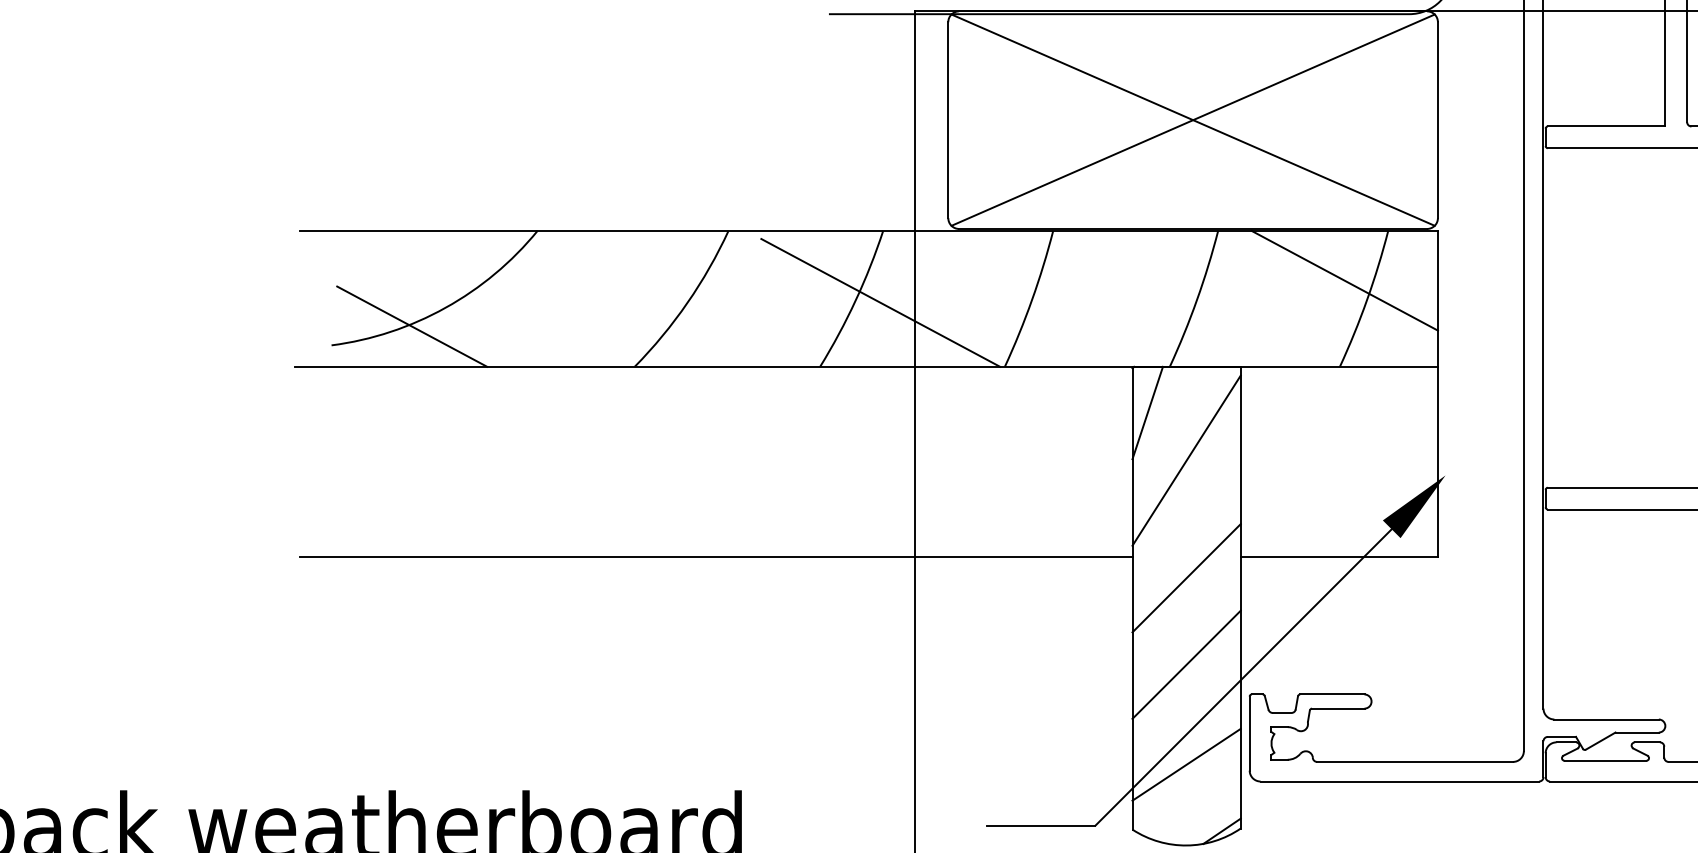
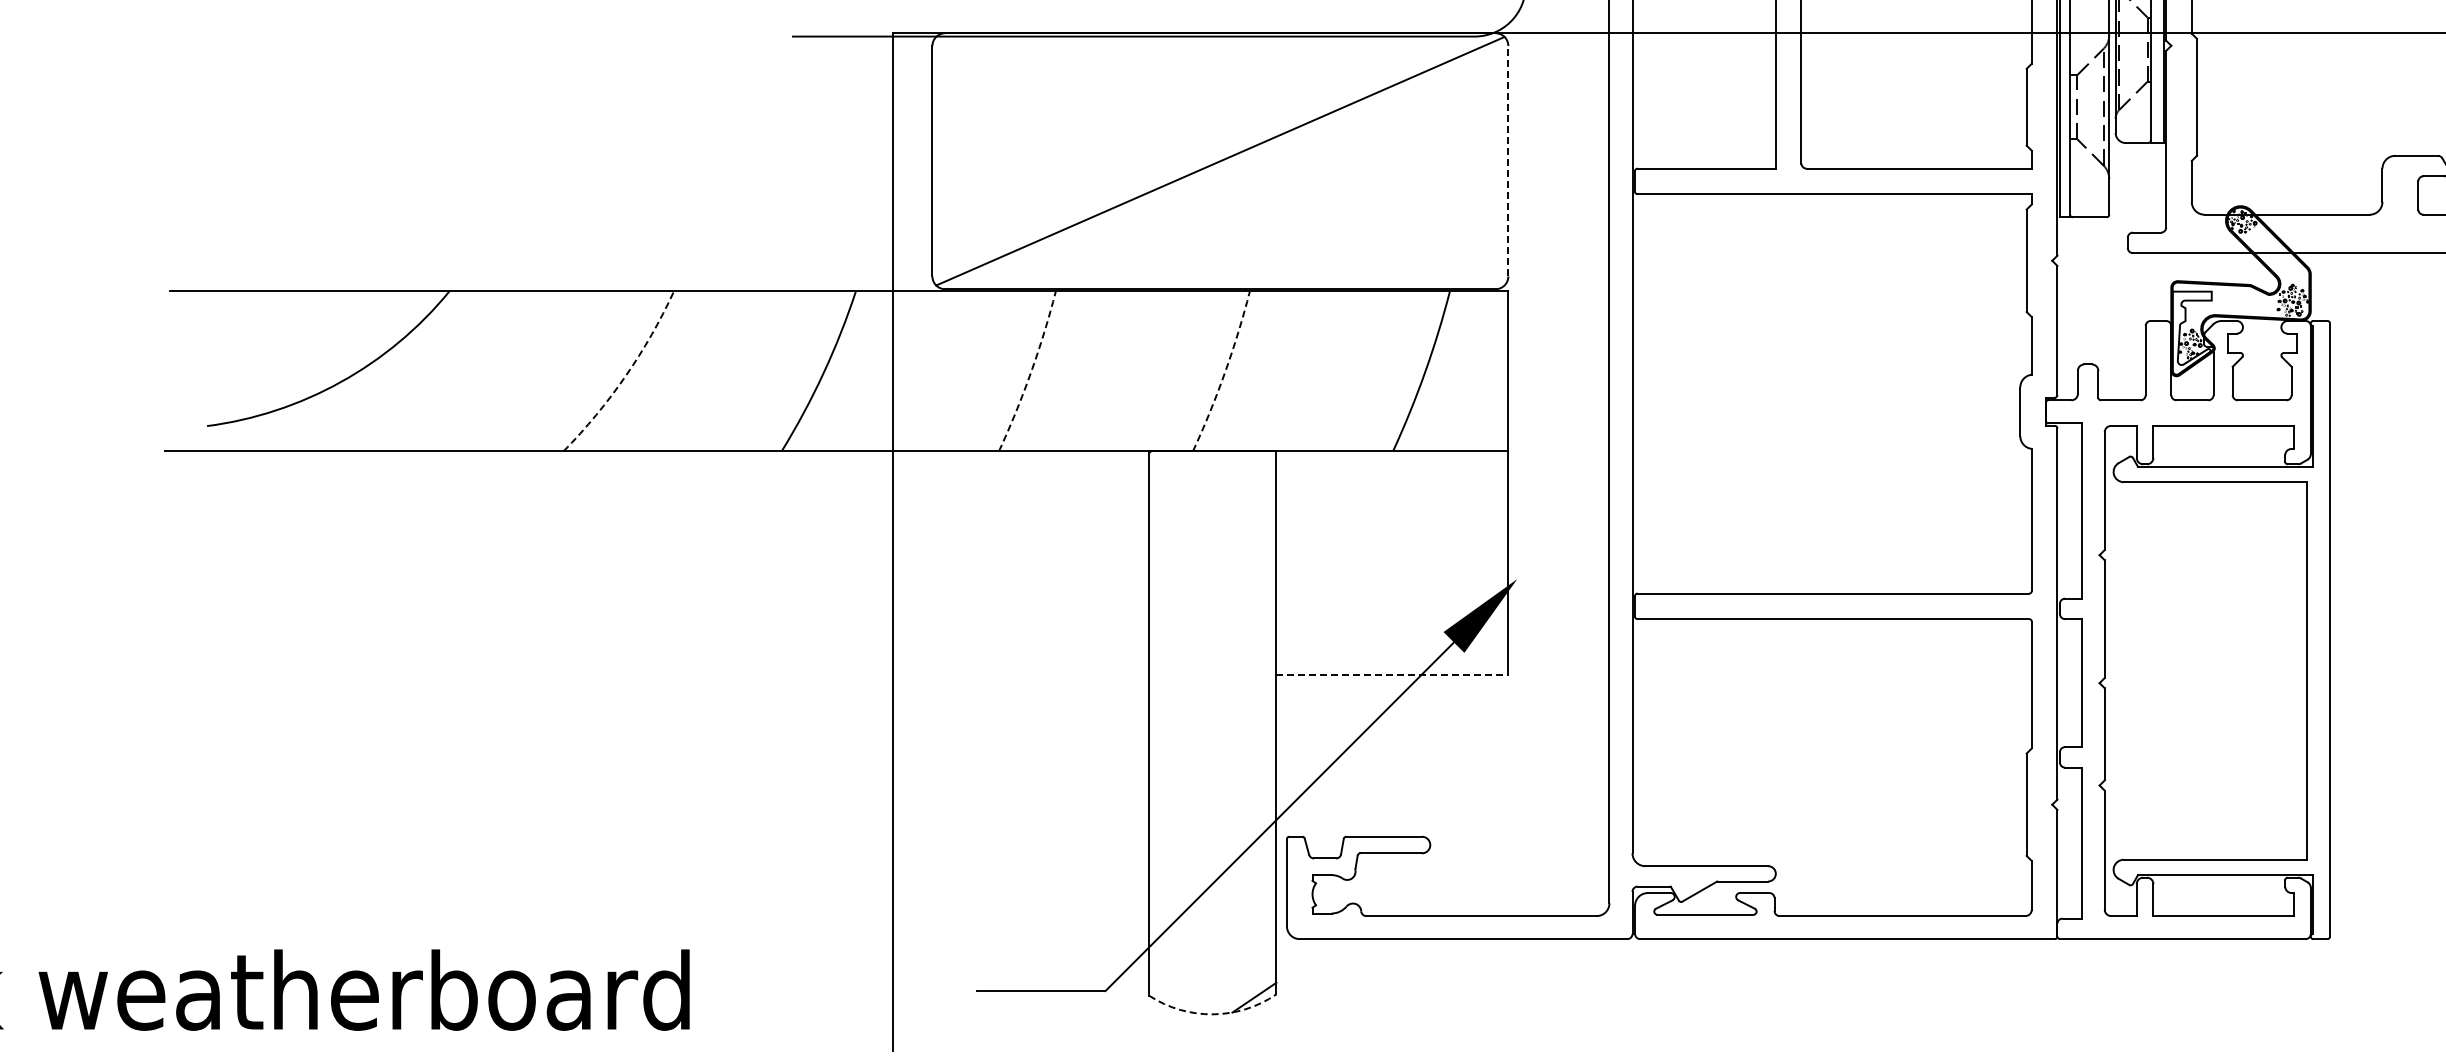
line: (1193, 119) -> (1220, 160), removed
line: (1438, 119) -> (1508, 160), solid -> dashed
line: (1344, 280) -> (1398, 349), removed
arc: (1032, 299) -> (1031, 372), solid -> dashed
arc: (1197, 299) -> (1225, 372), solid -> dashed
line: (880, 302) -> (852, 375), removed
arc: (687, 303) -> (625, 376), solid -> dashed
line: (411, 326) -> (301, 403), removed
line: (1147, 412) -> (1166, 505), removed
line: (1186, 460) -> (1212, 561), removed
line: (716, 557) -> (659, 675), removed
line: (1339, 557) -> (1392, 675), solid -> dashed
line: (1186, 577) -> (1212, 699), removed
line: (1186, 664) -> (1212, 801), removed
line: (1186, 764) -> (1212, 919), removed
arc: (1187, 845) -> (1213, 1014), solid -> dashed

